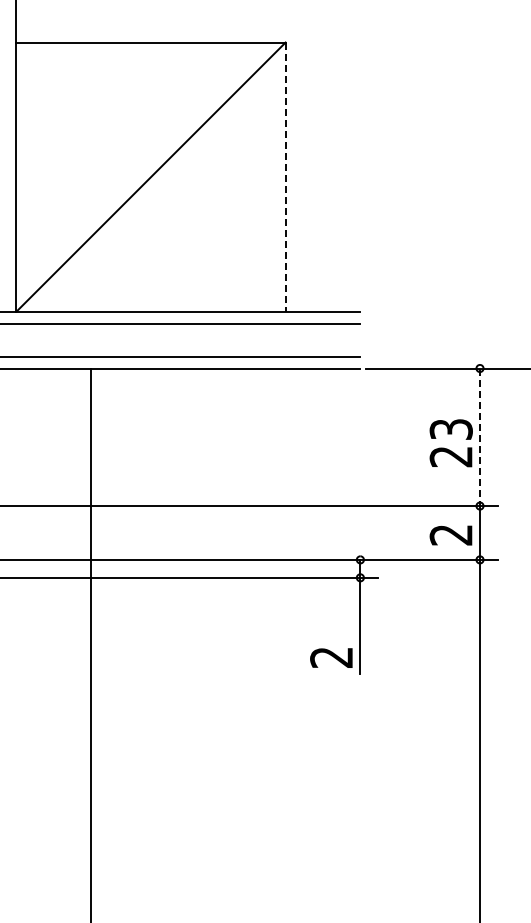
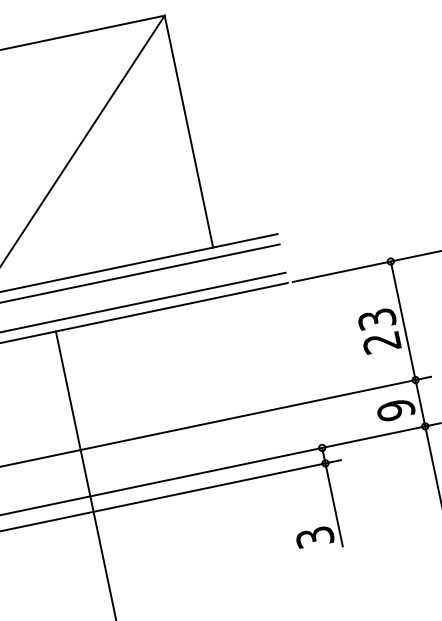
line: (285, 177) -> (188, 131), dashed -> solid
line: (480, 437) -> (403, 320), dashed -> solid
text: (450, 534) -> (395, 409), 2 -> 9
text: (331, 657) -> (314, 537), 2 -> 3

